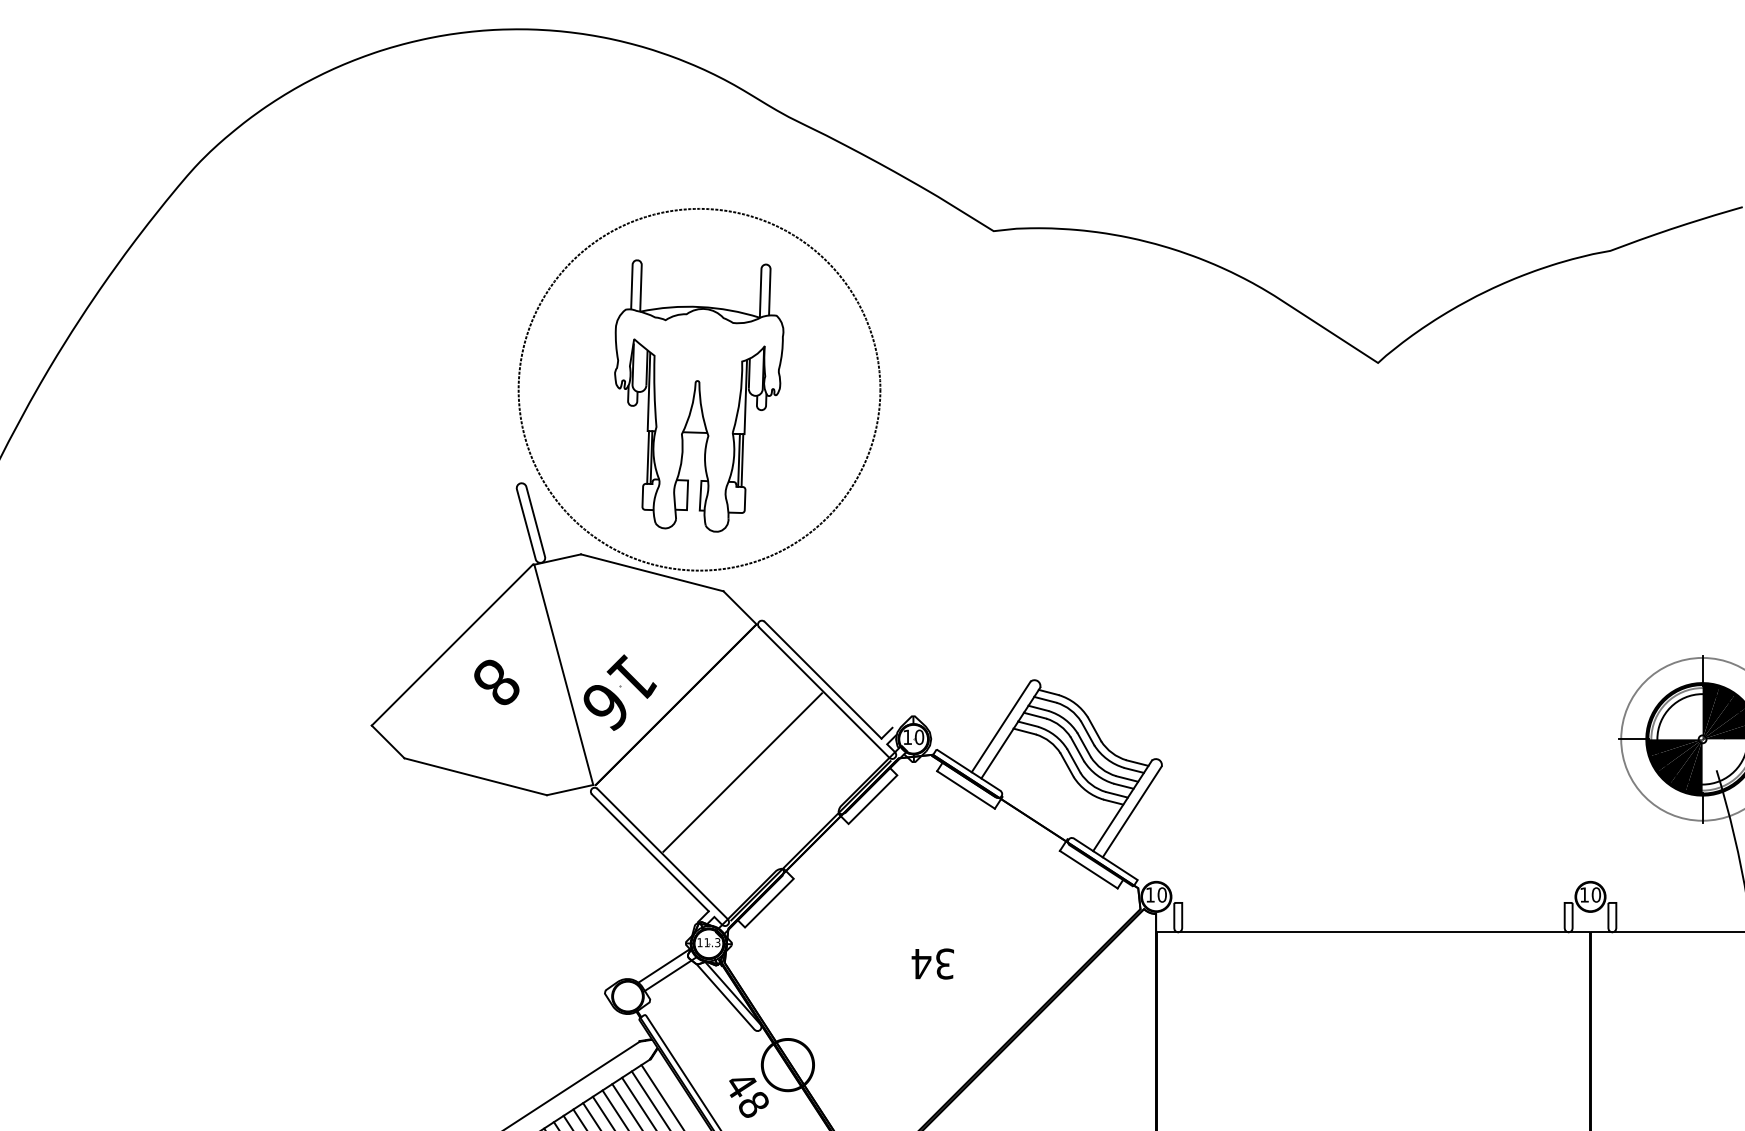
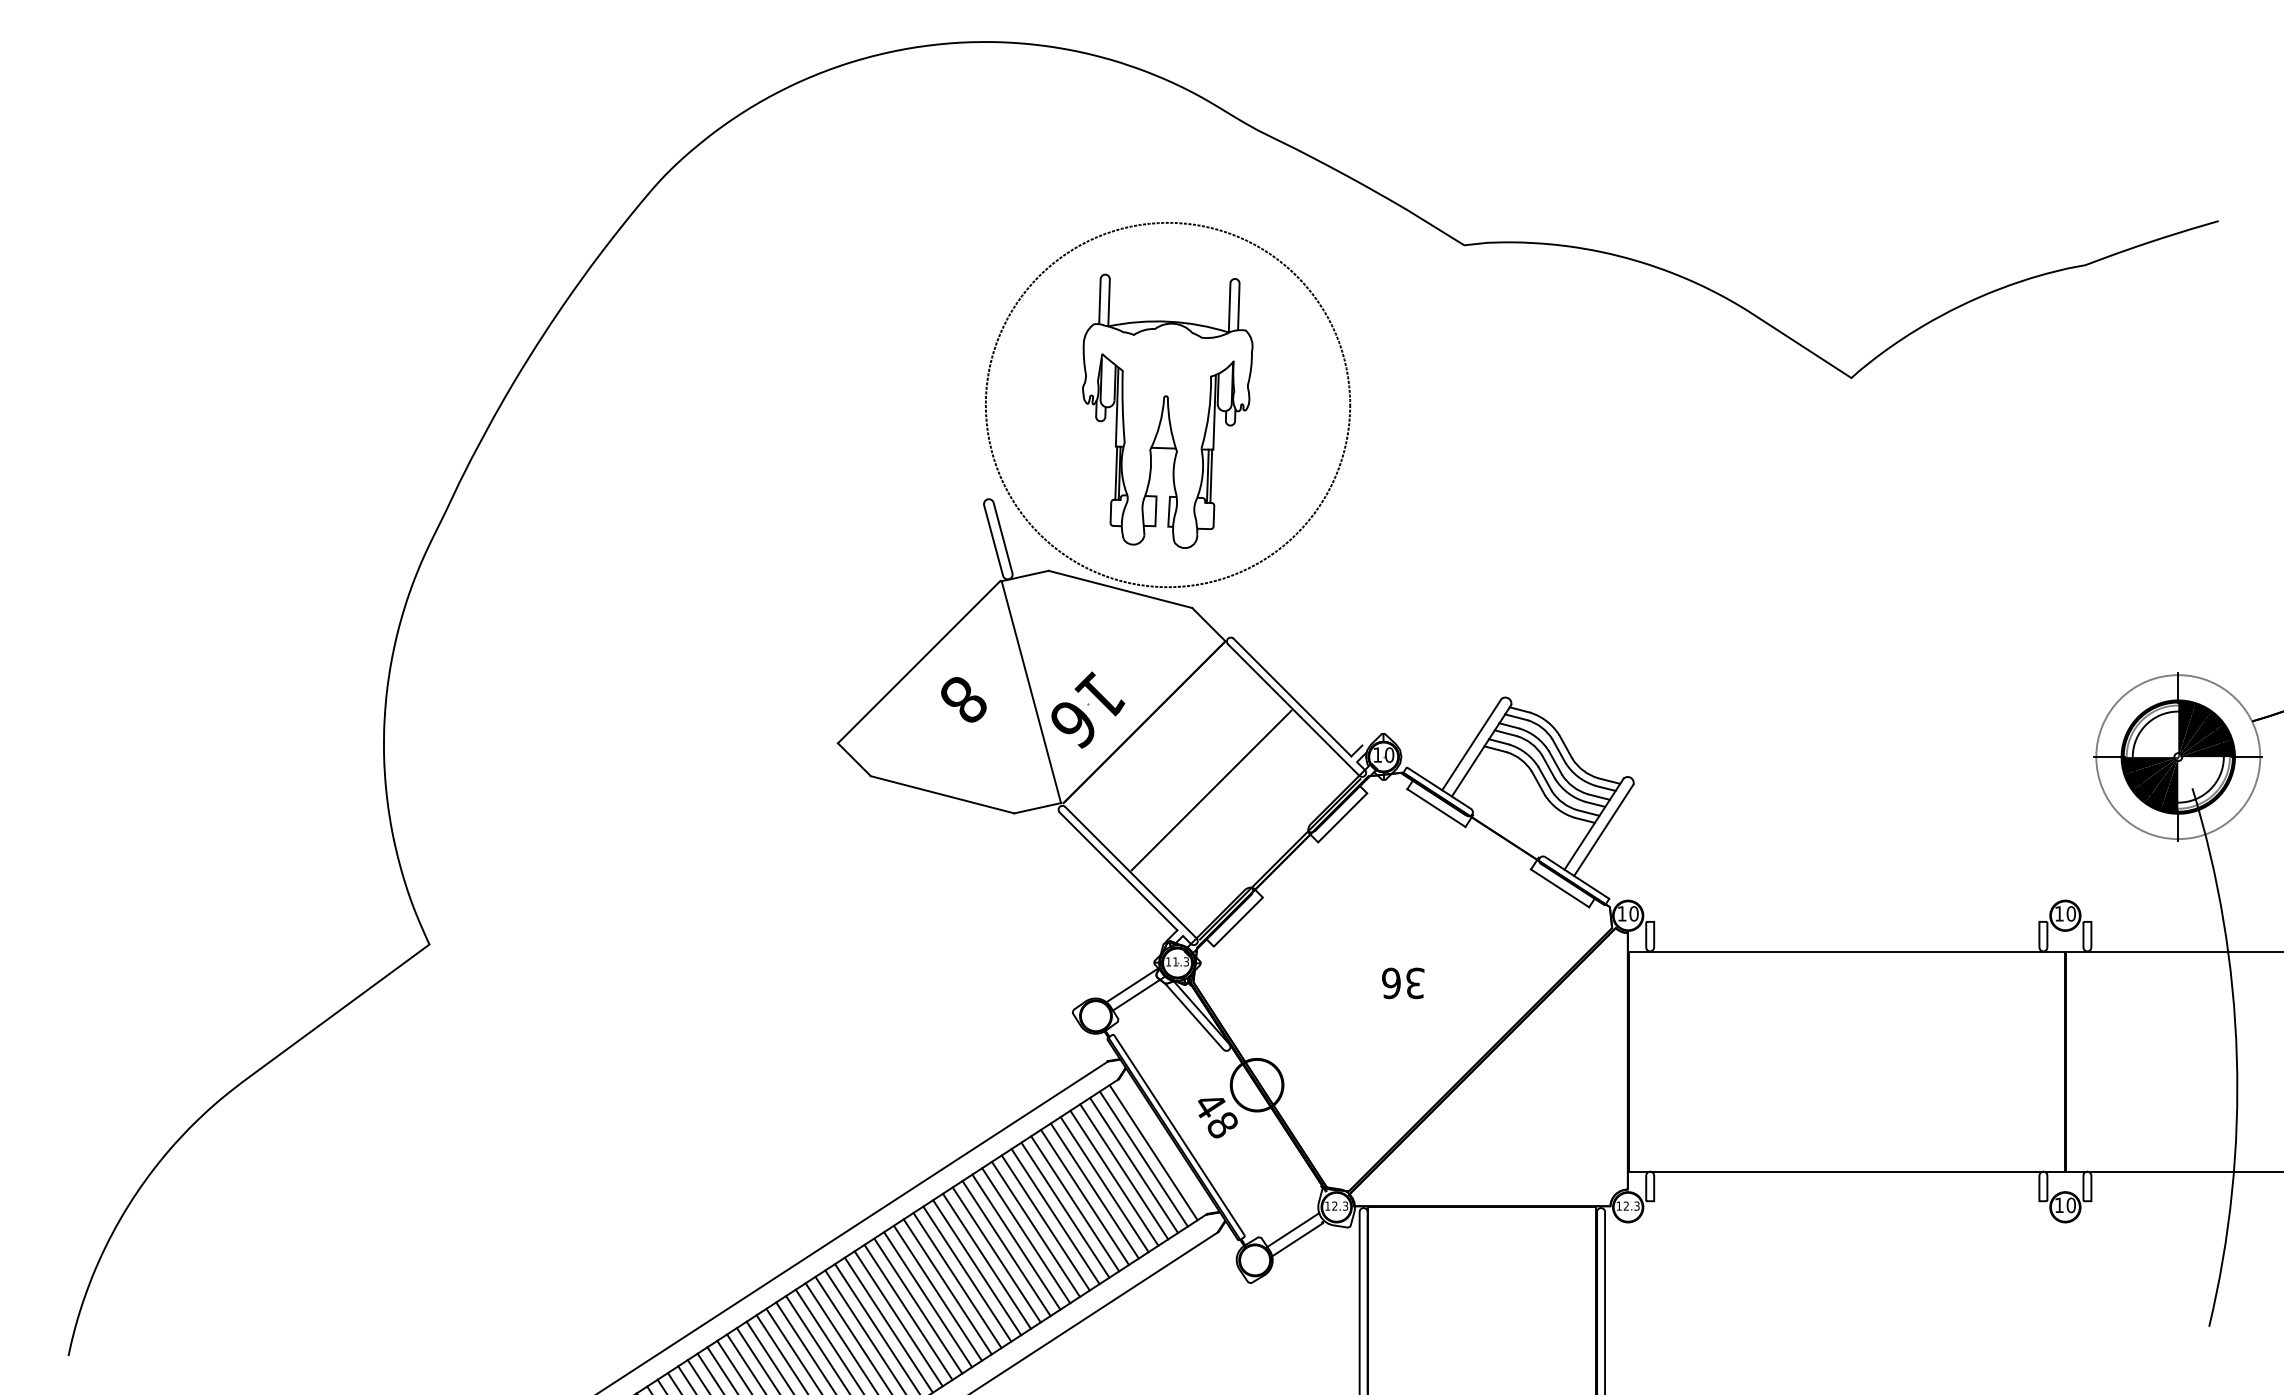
text: (921, 964) -> (1391, 983), 34 -> 36

